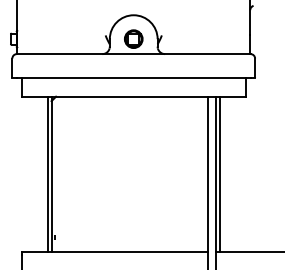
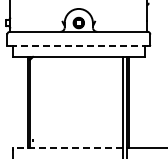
line: (133, 77) -> (78, 45), solid -> dashed
line: (114, 252) -> (67, 148), solid -> dashed

